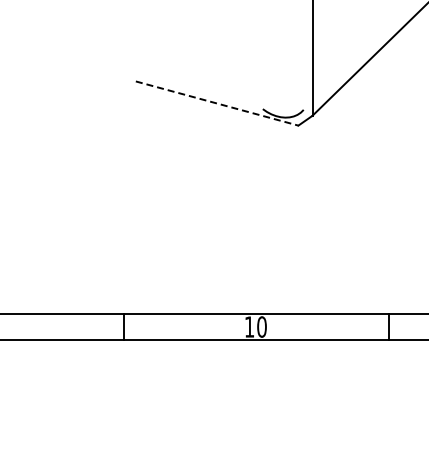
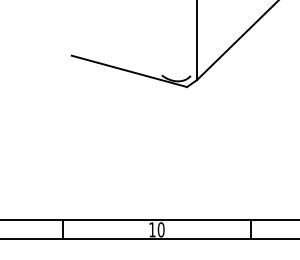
line: (217, 103) -> (129, 71), dashed -> solid

